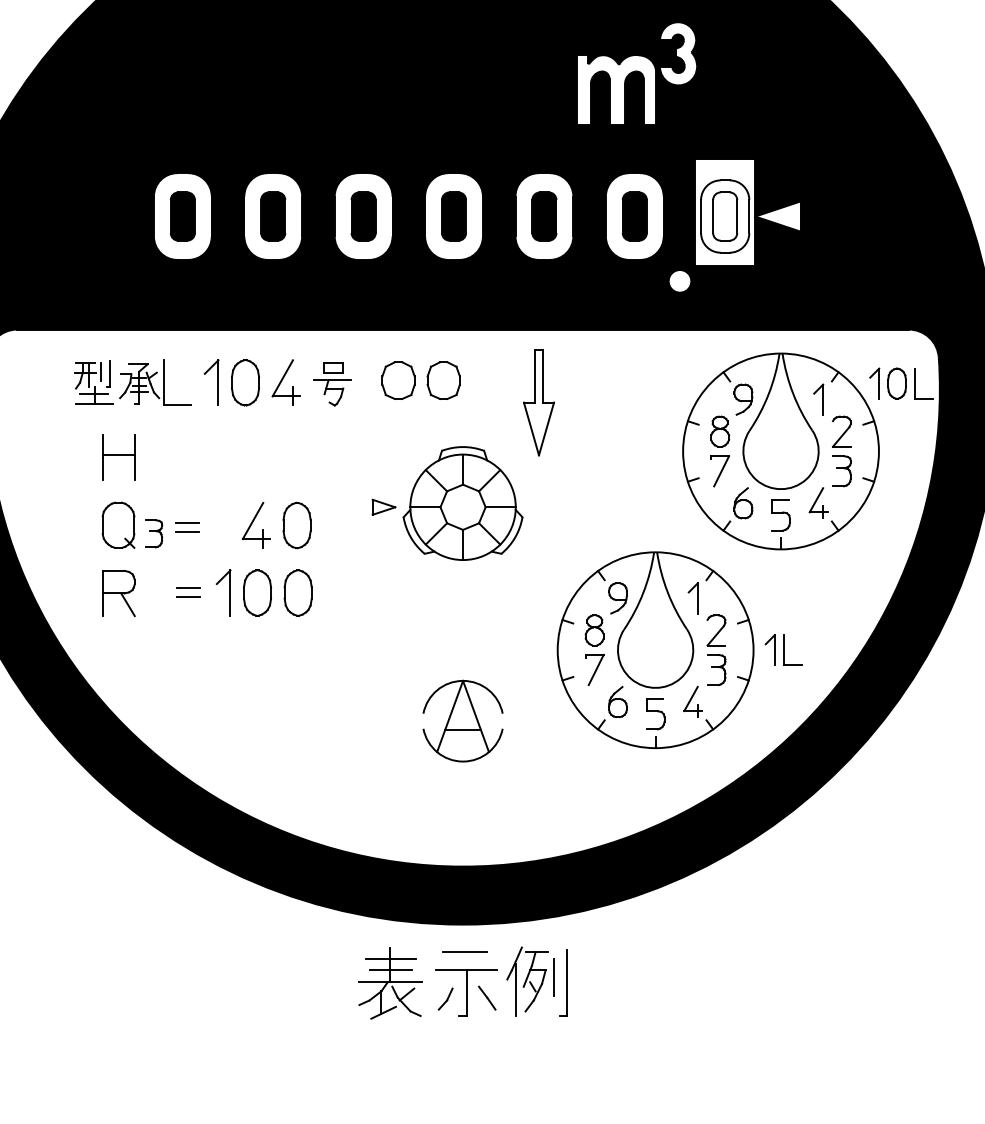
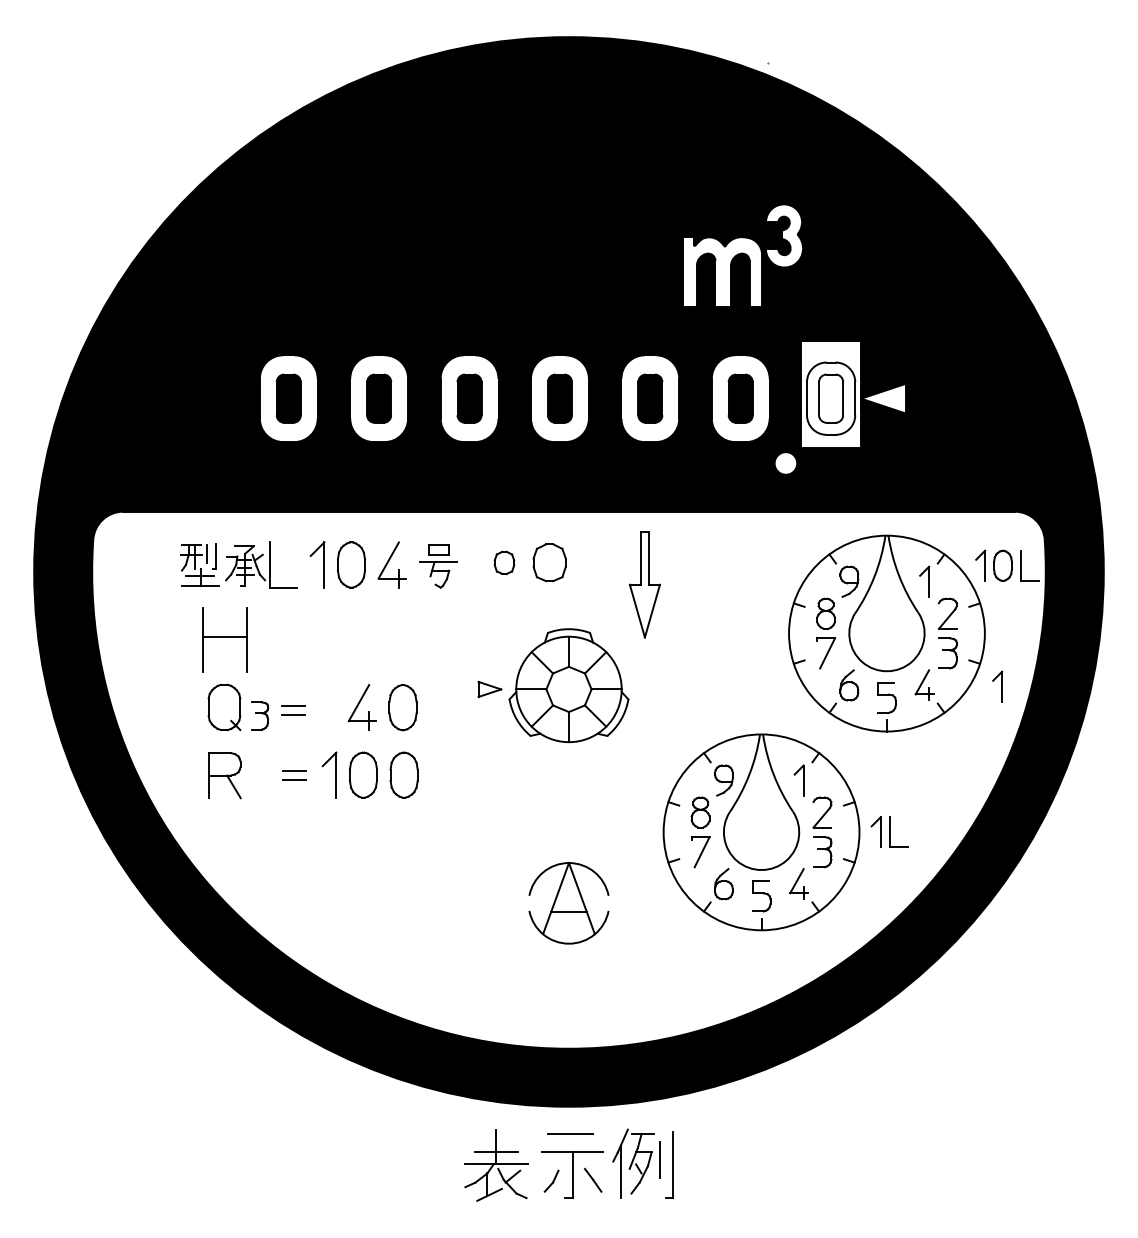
part: (398, 380) -> (504, 562), size x0.6
part: (118, 457) -> (224, 639), size x1.4
part: (891, 504) -> (997, 686), added
line: (390, 959) -> (496, 1141), removed

